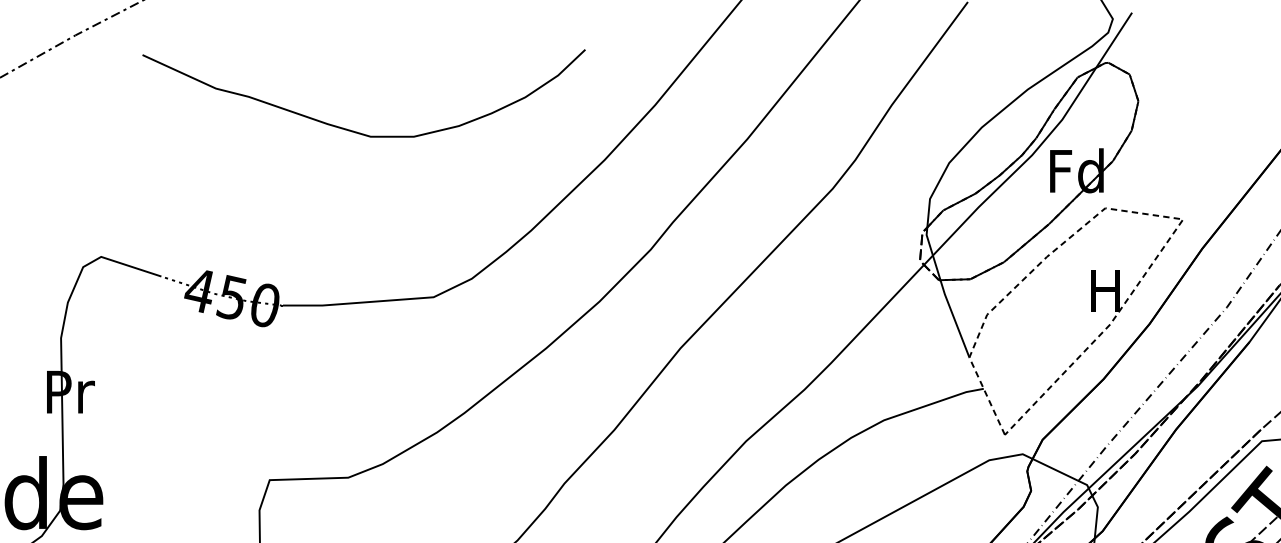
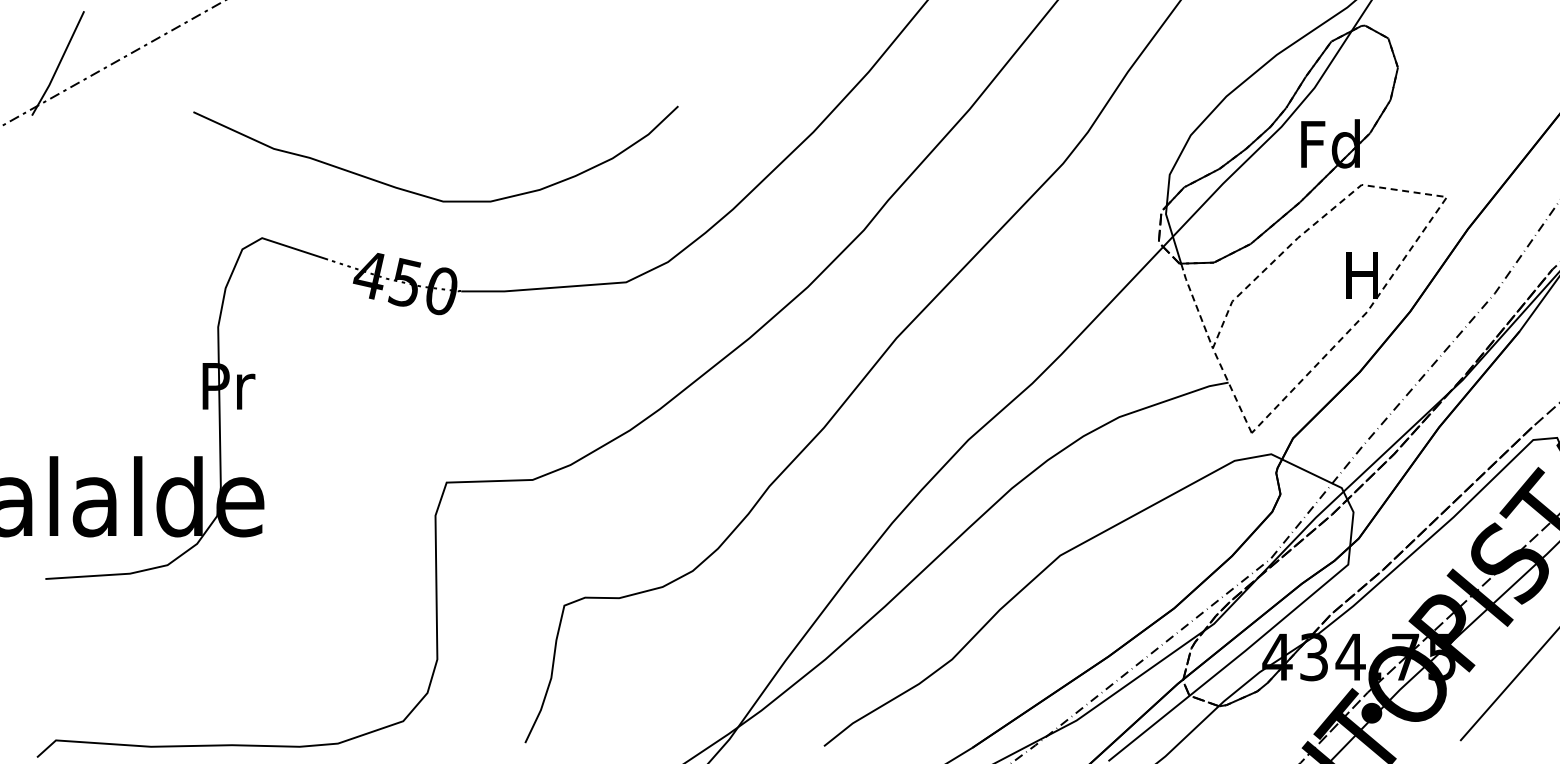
curve: (352, 130) -> (423, 194), moved
line: (954, 318) -> (1196, 305), solid -> dashed

